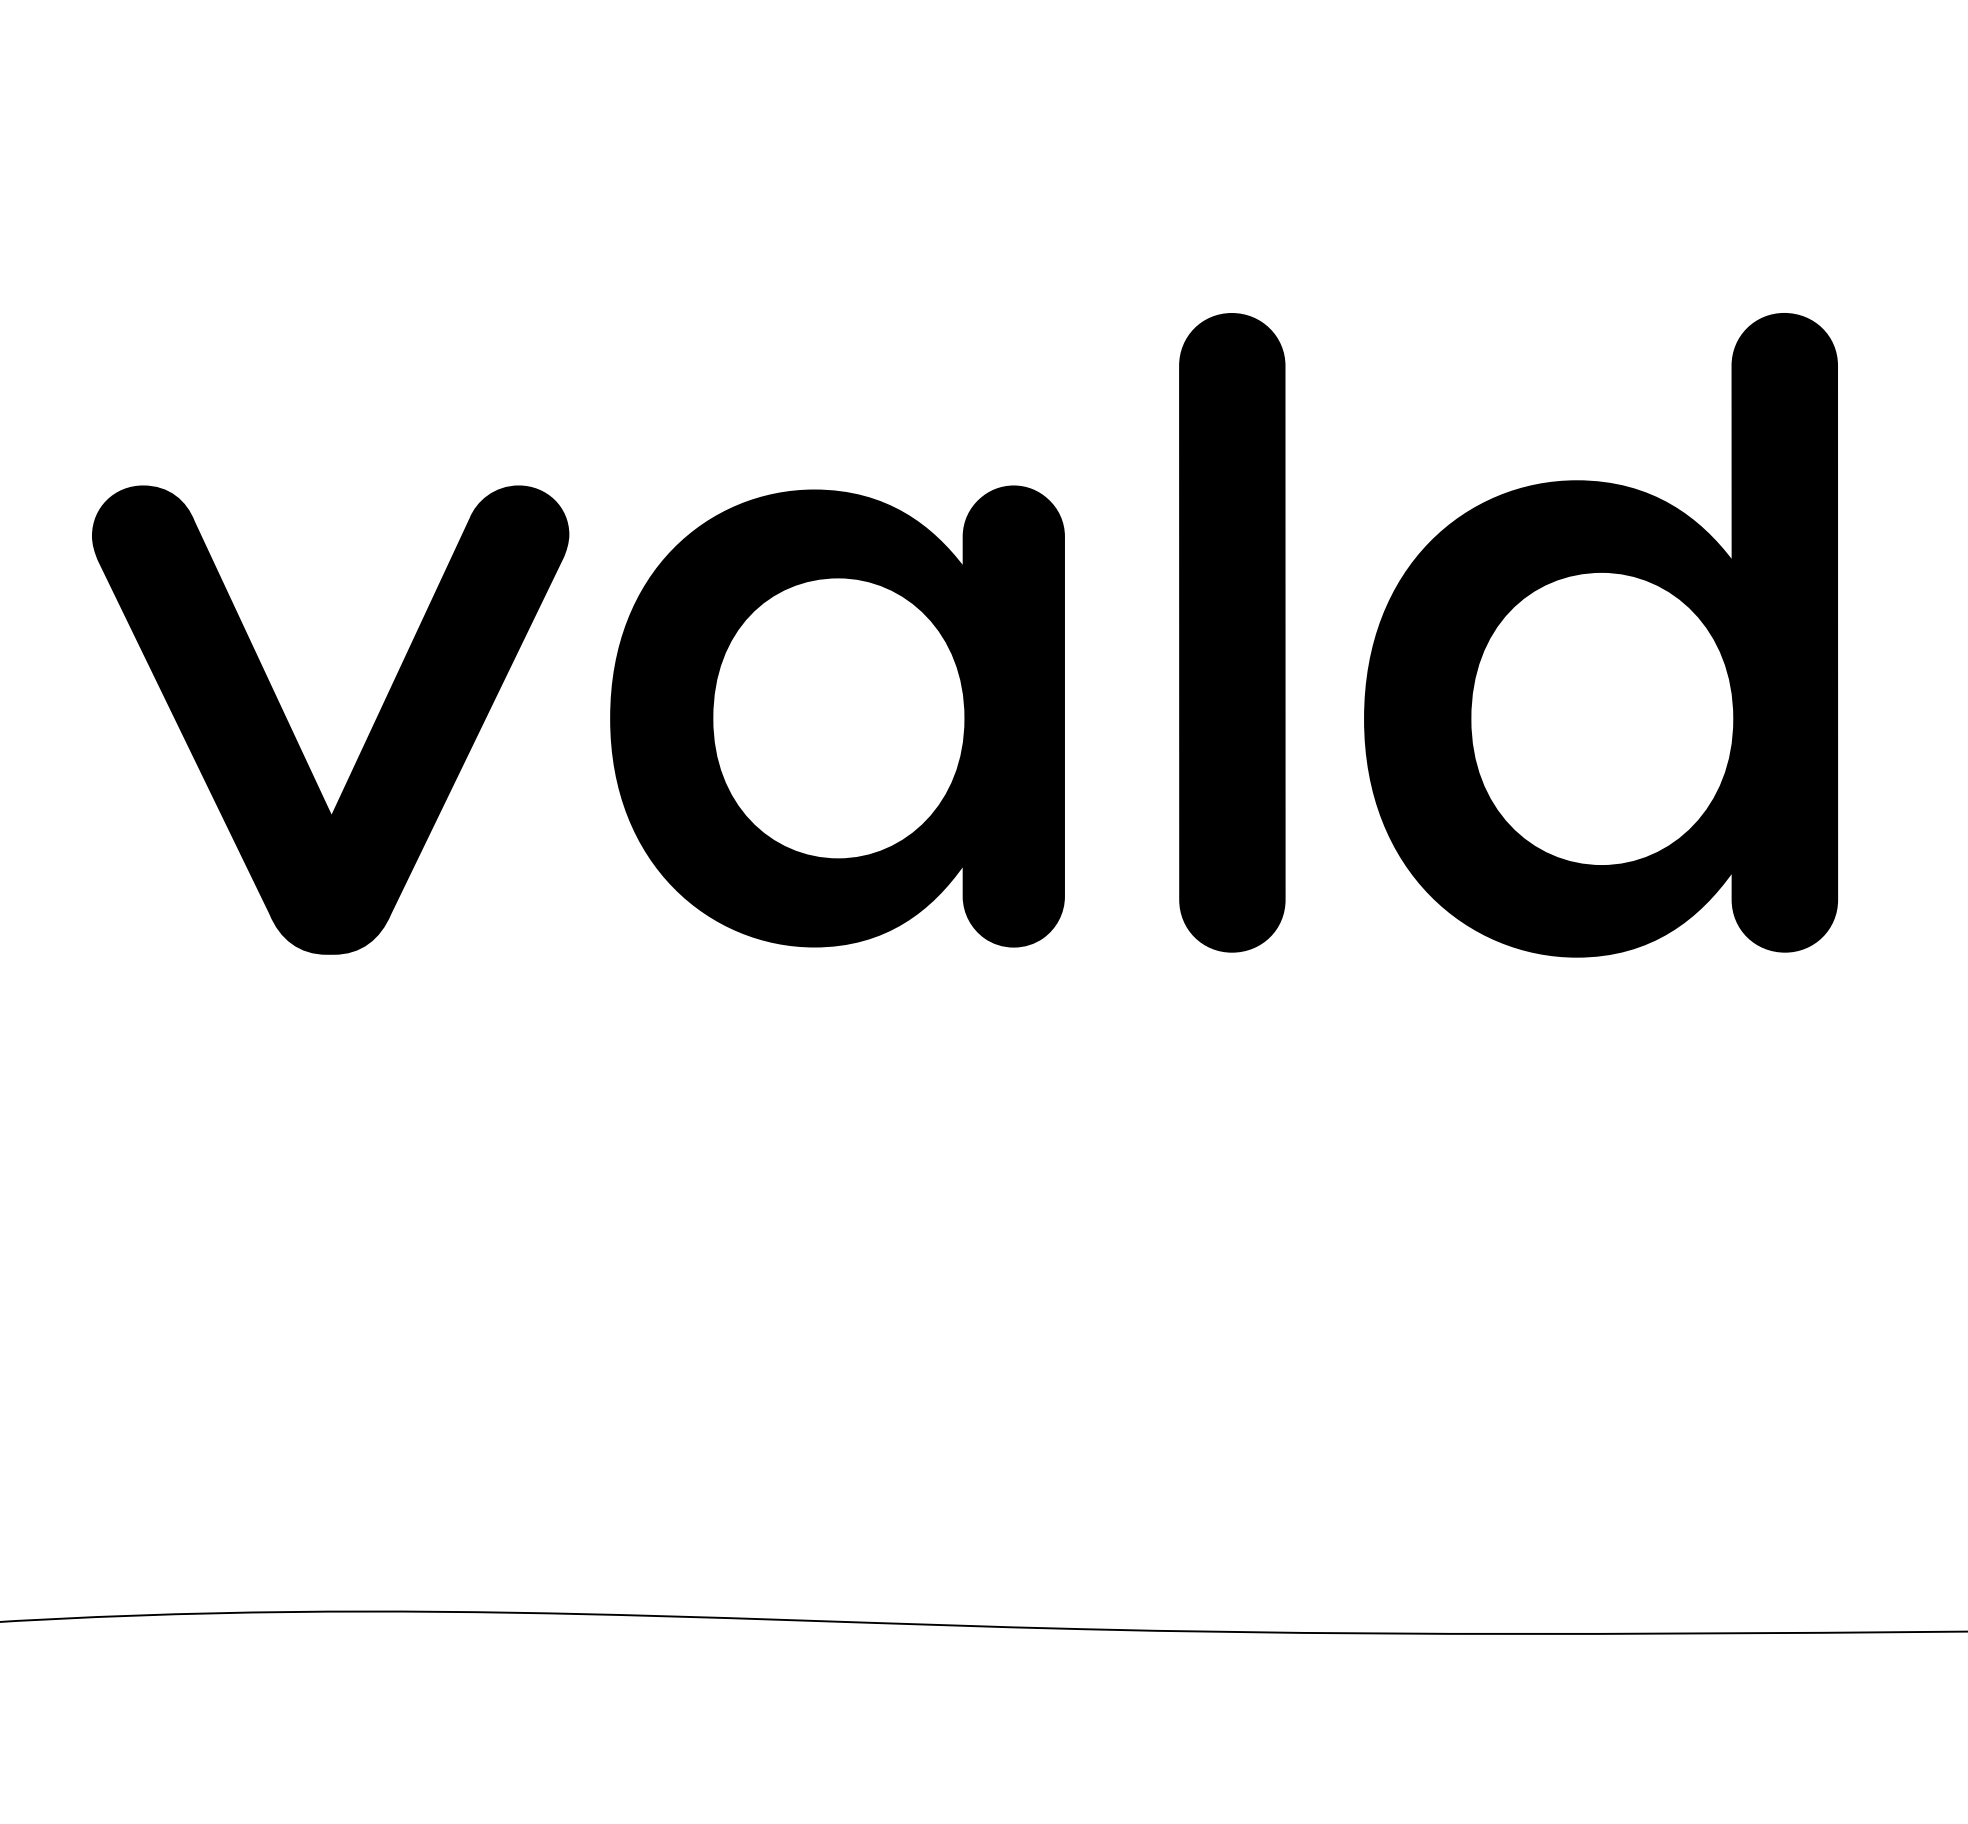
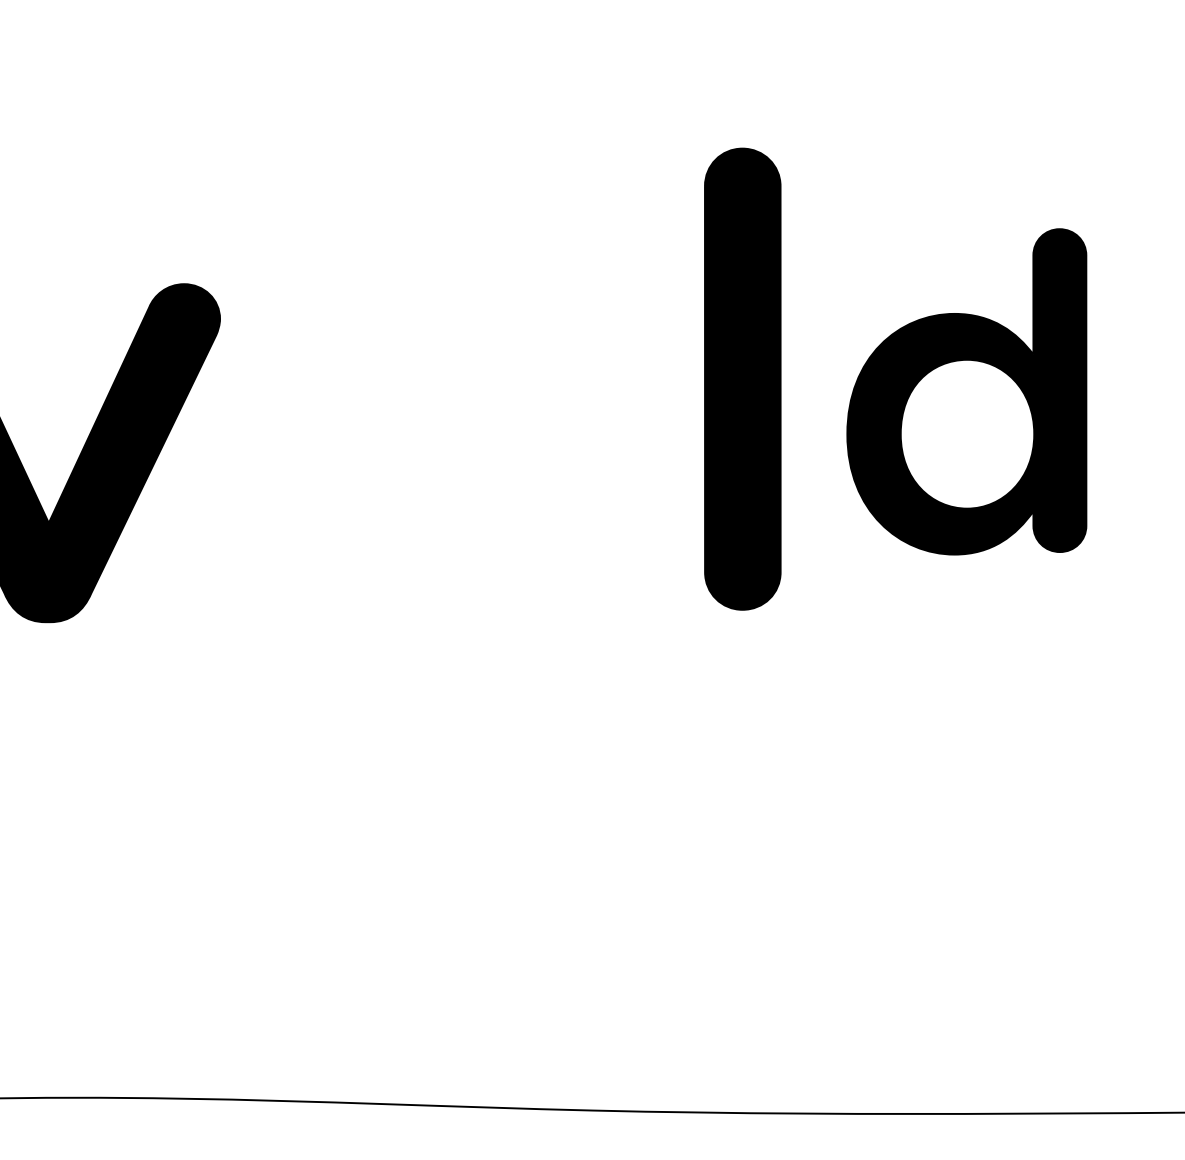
part: (1232, 632) -> (742, 378), moved
part: (1601, 635) -> (967, 391), size x0.7
part: (837, 716) -> (414, 450), removed

